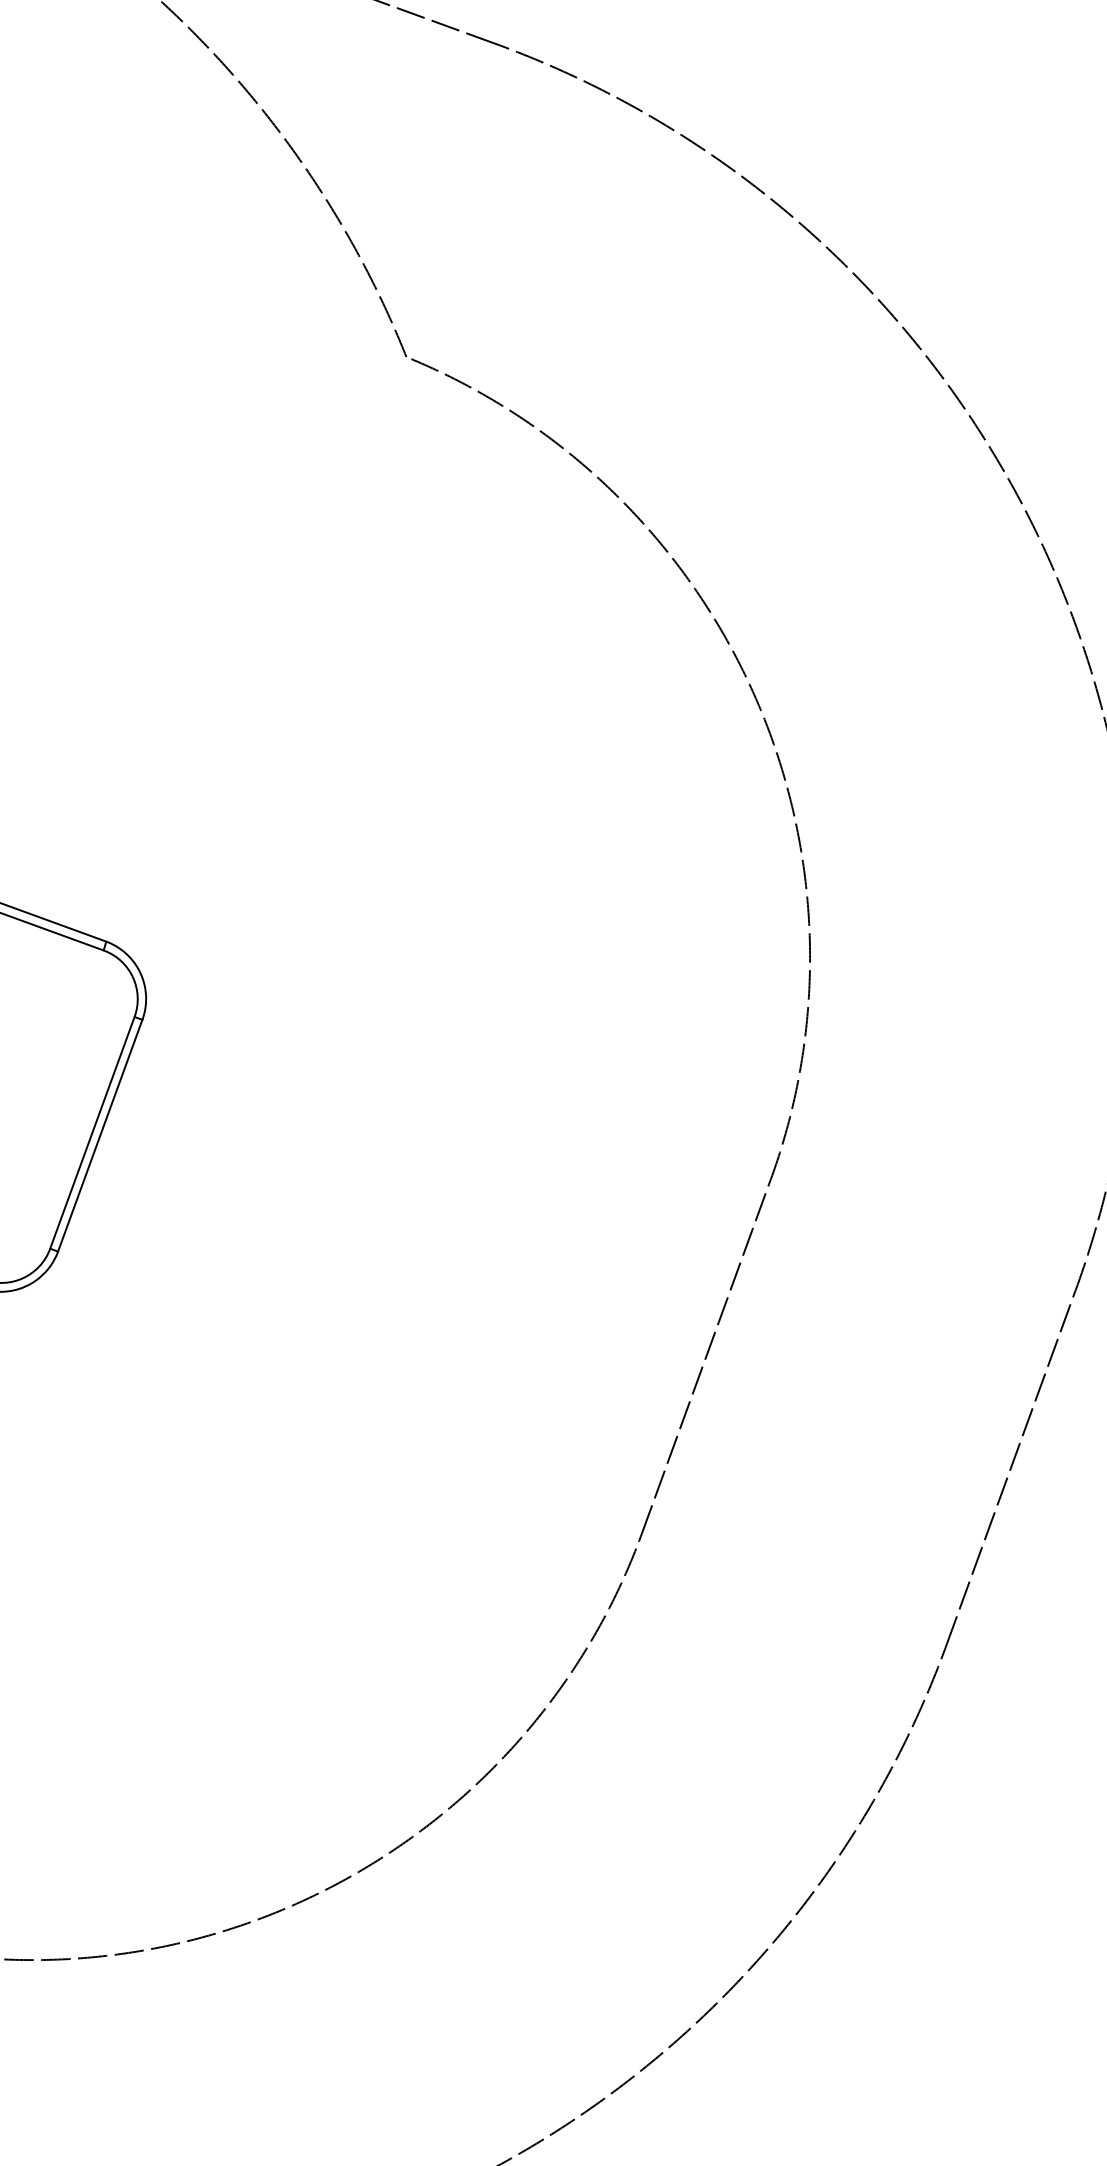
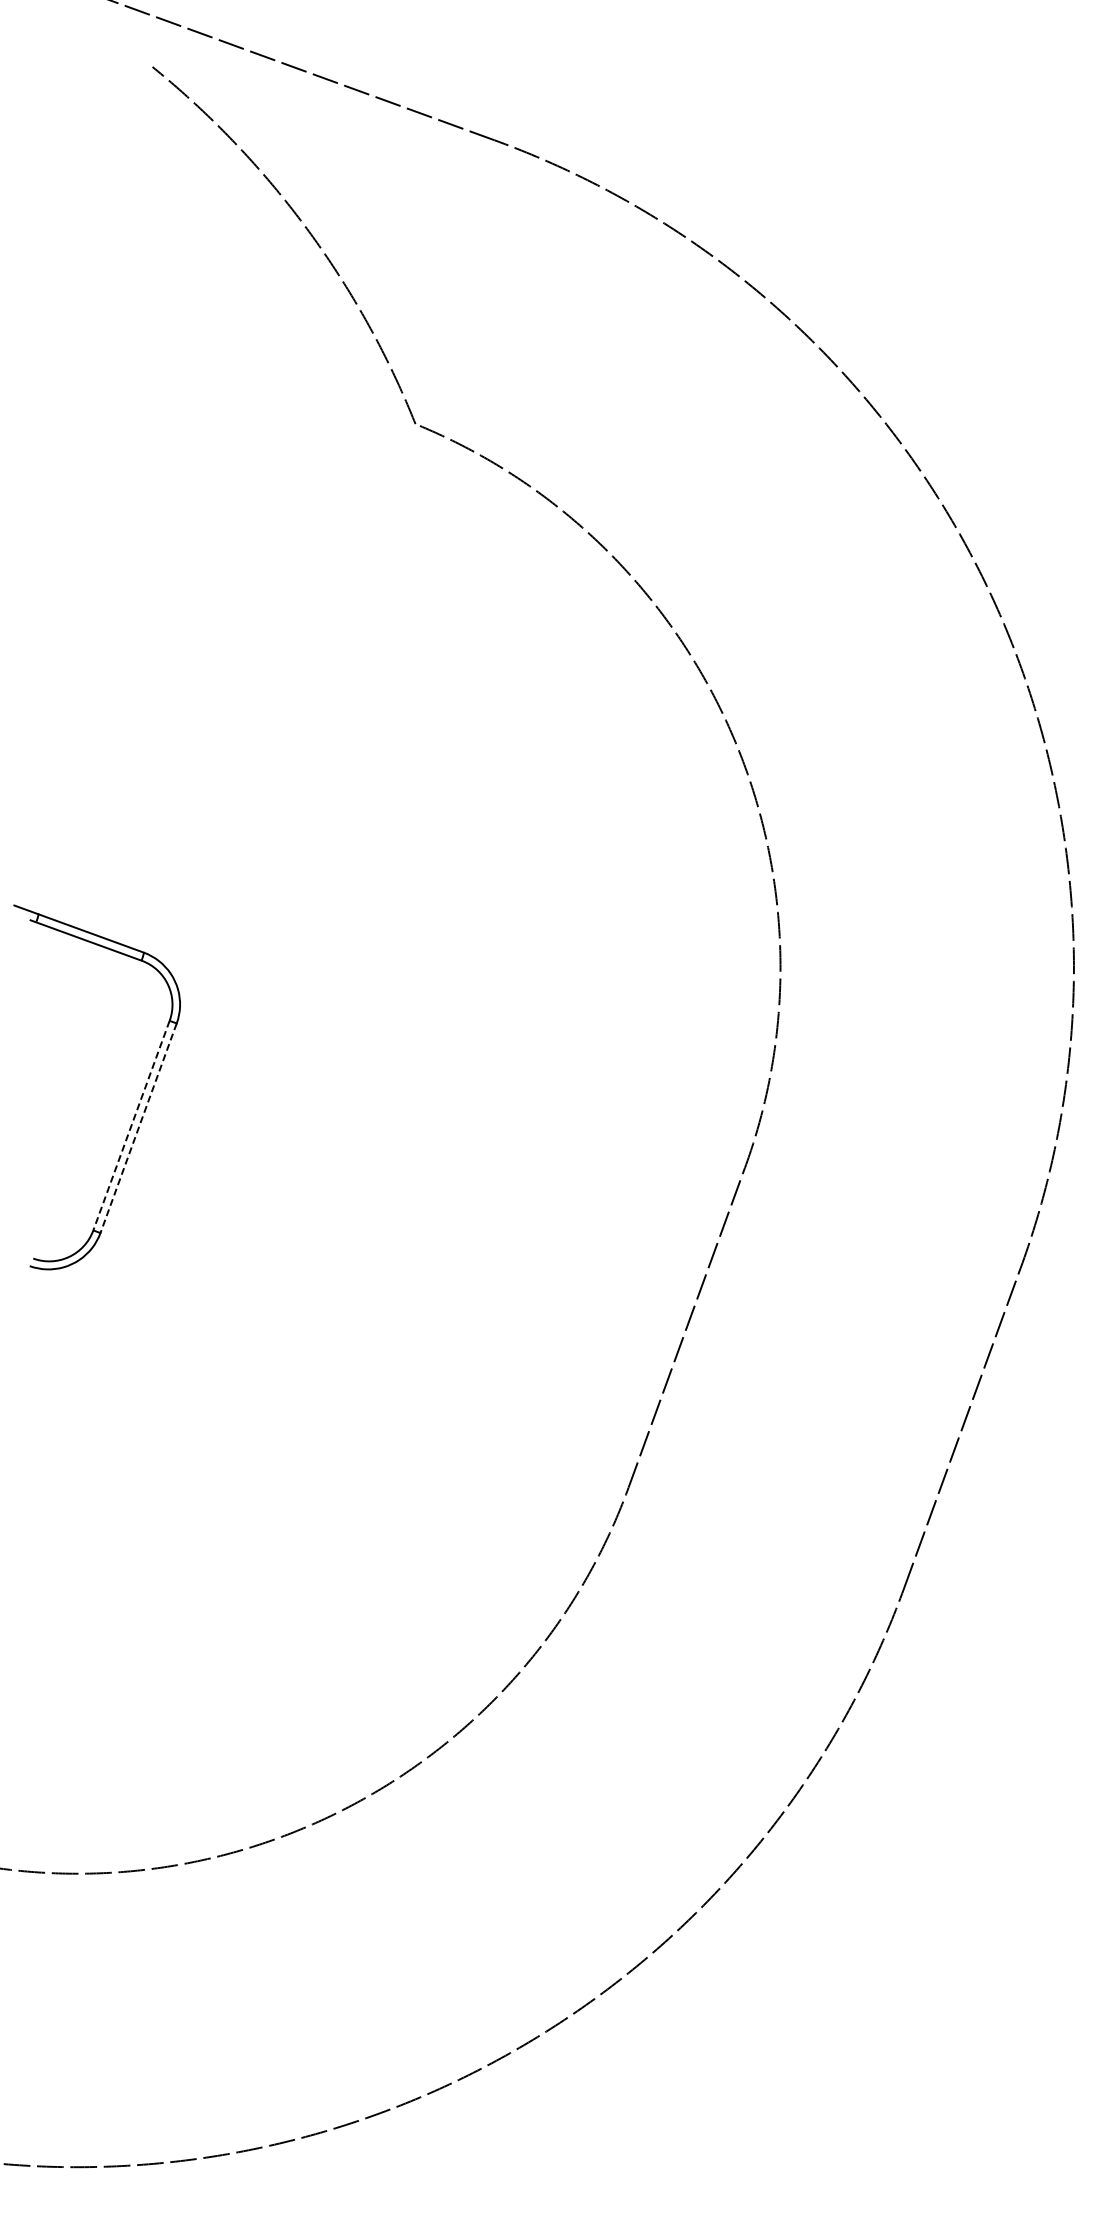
line: (92, 1132) -> (131, 1125), solid -> dashed
line: (100, 1136) -> (138, 1128), solid -> dashed

